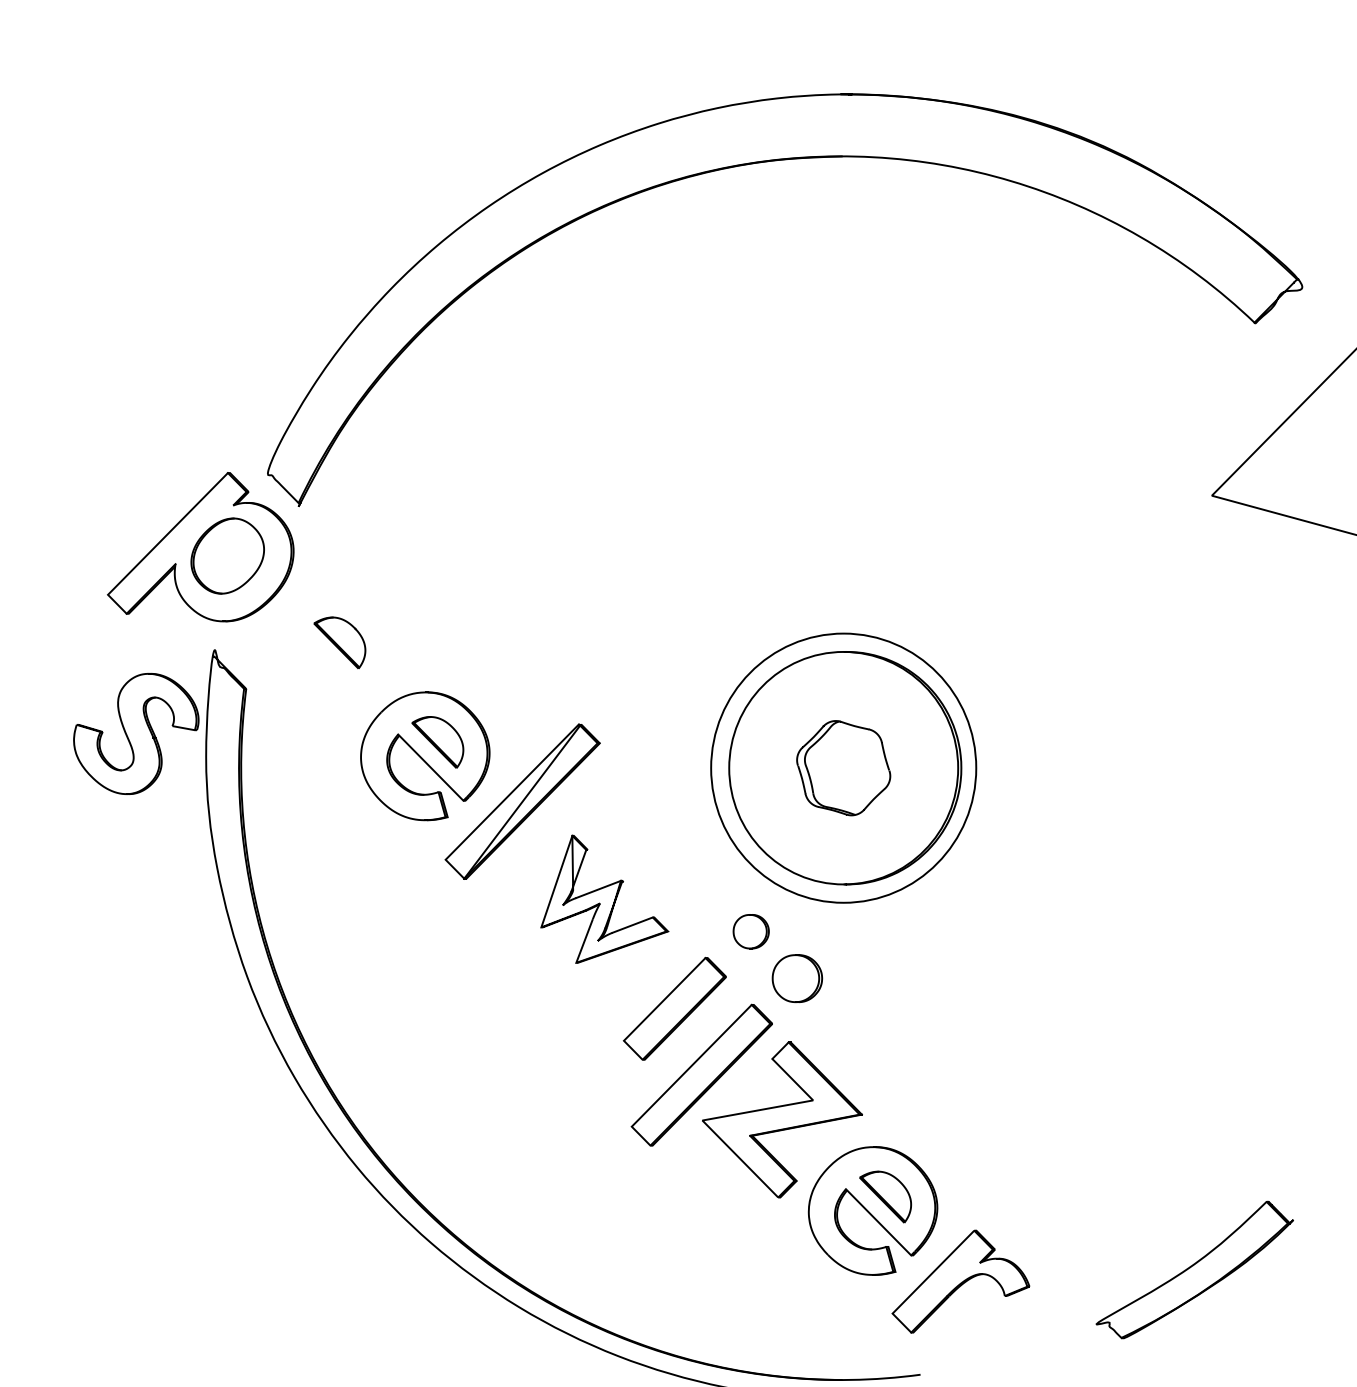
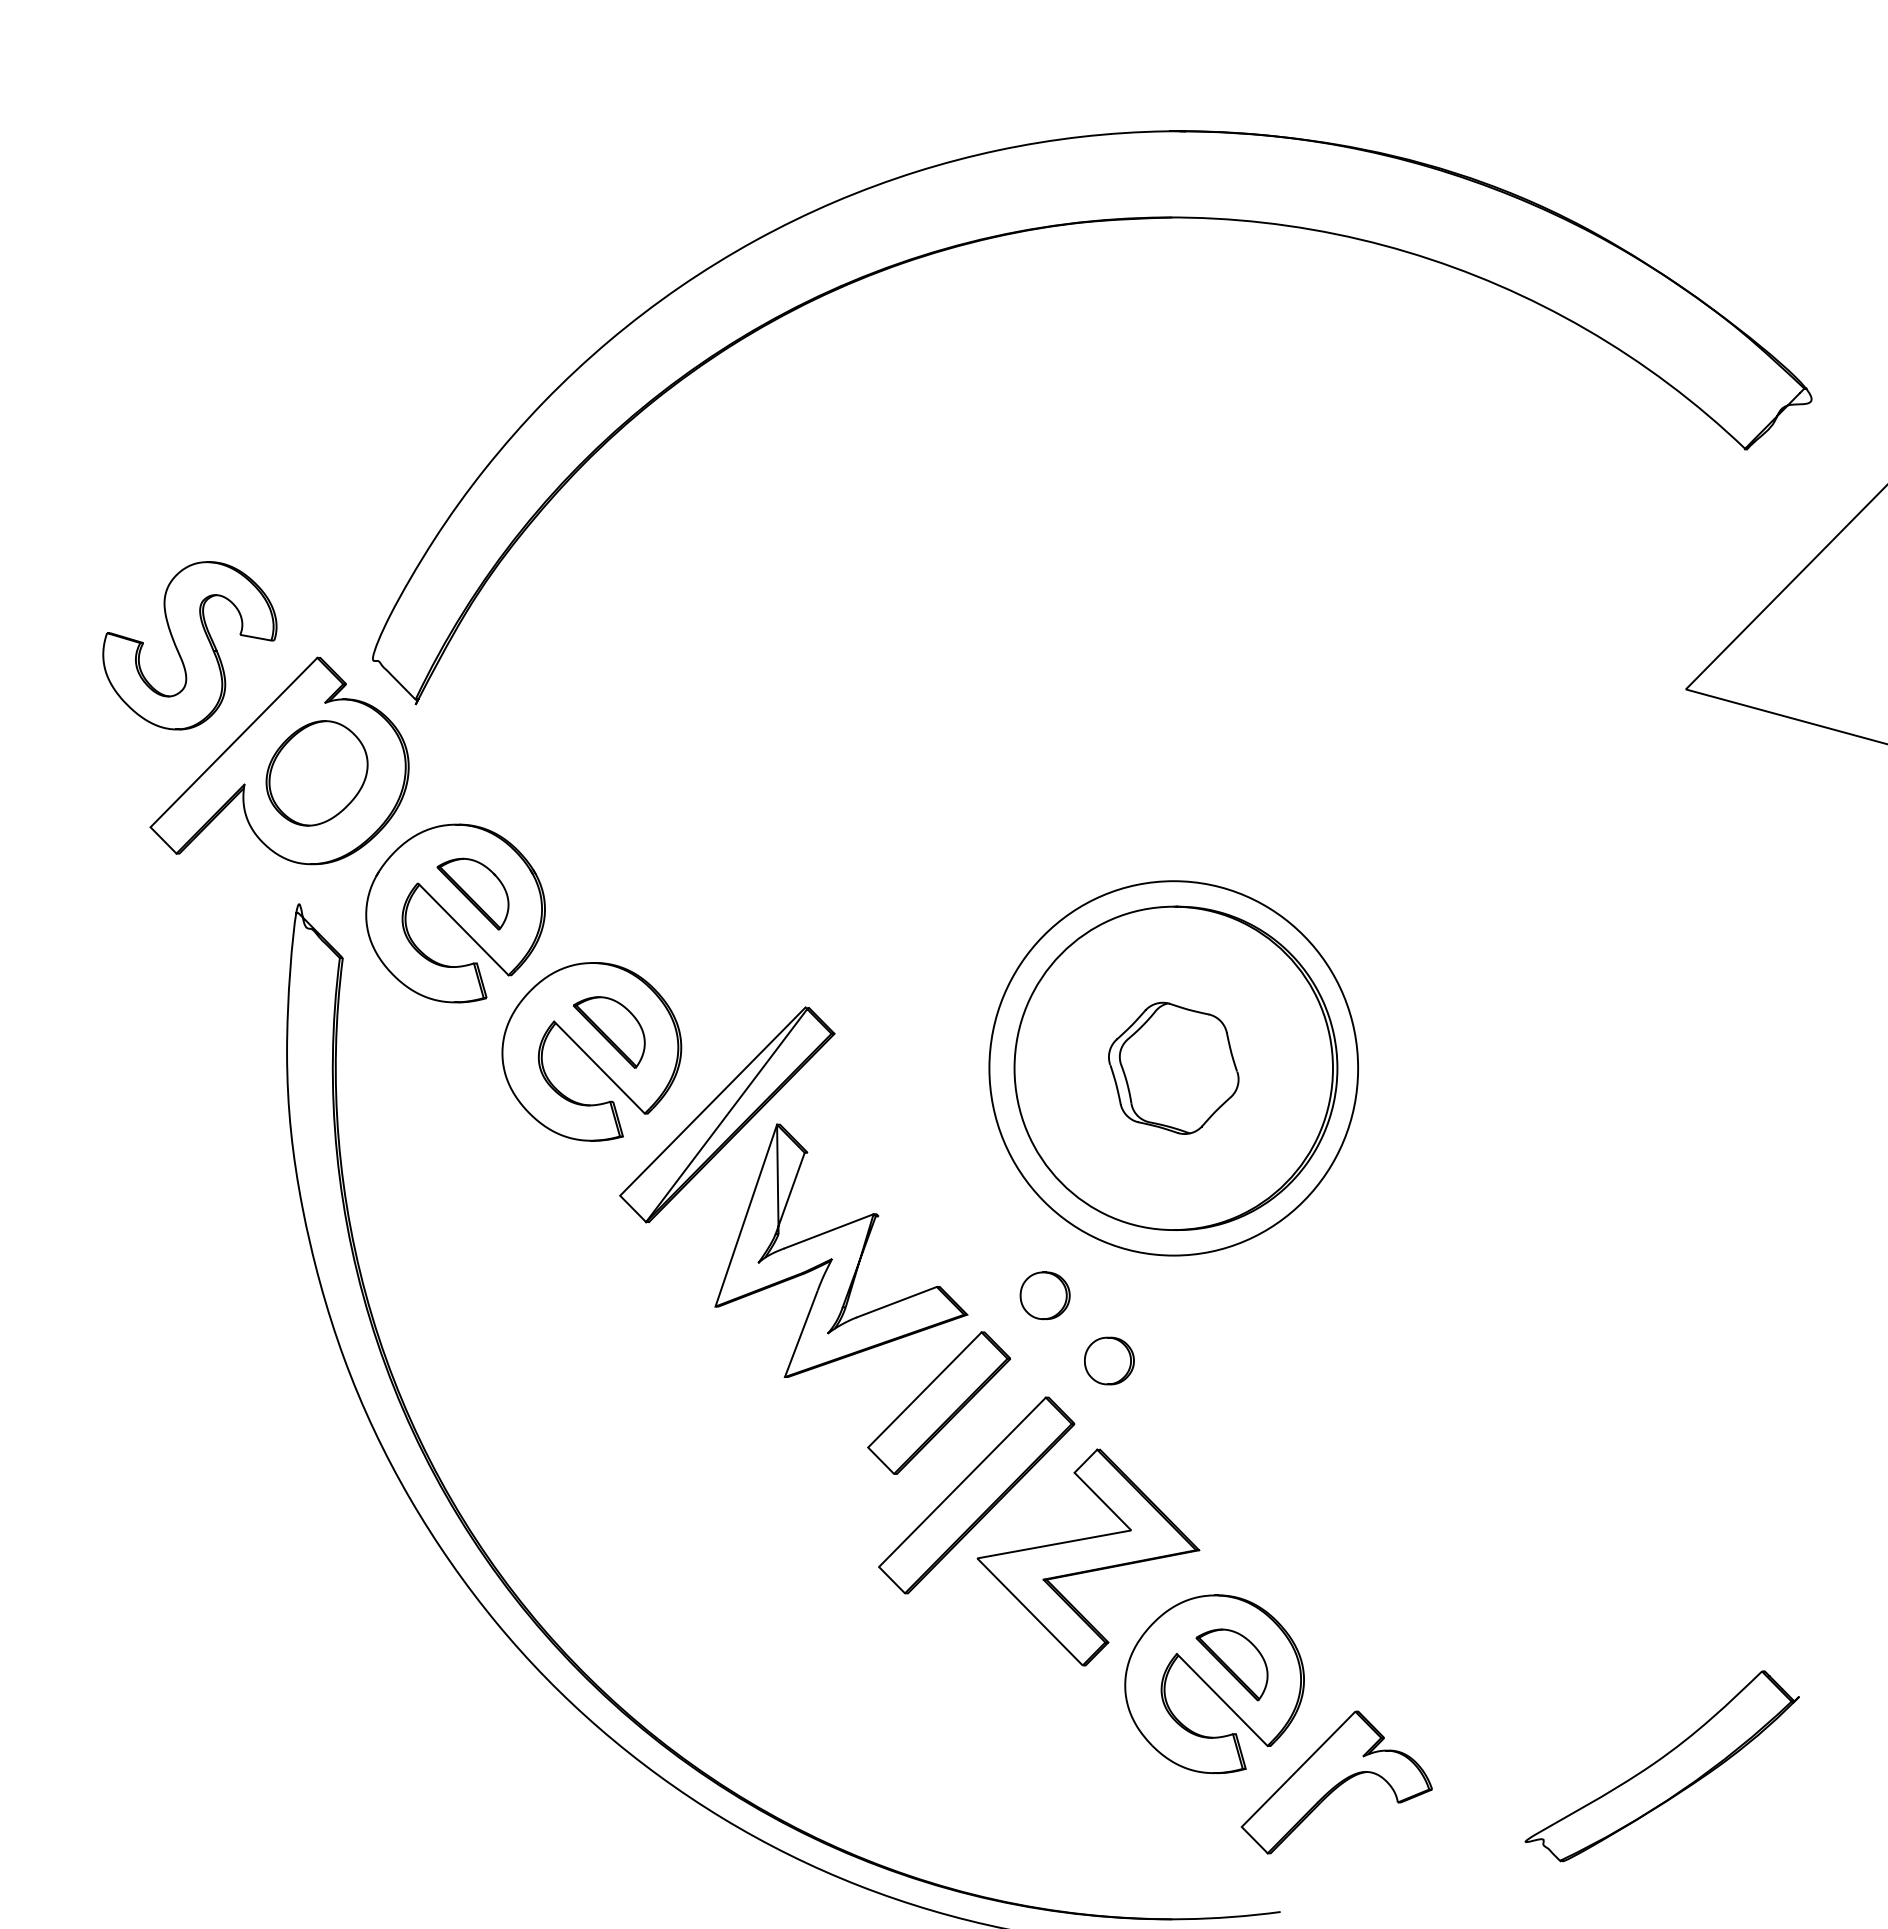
part: (327, 656) -> (455, 913), added
part: (136, 733) -> (189, 645), moved
part: (604, 899) -> (841, 1250), size x1.43
part: (797, 978) -> (1109, 1360), size x0.71

